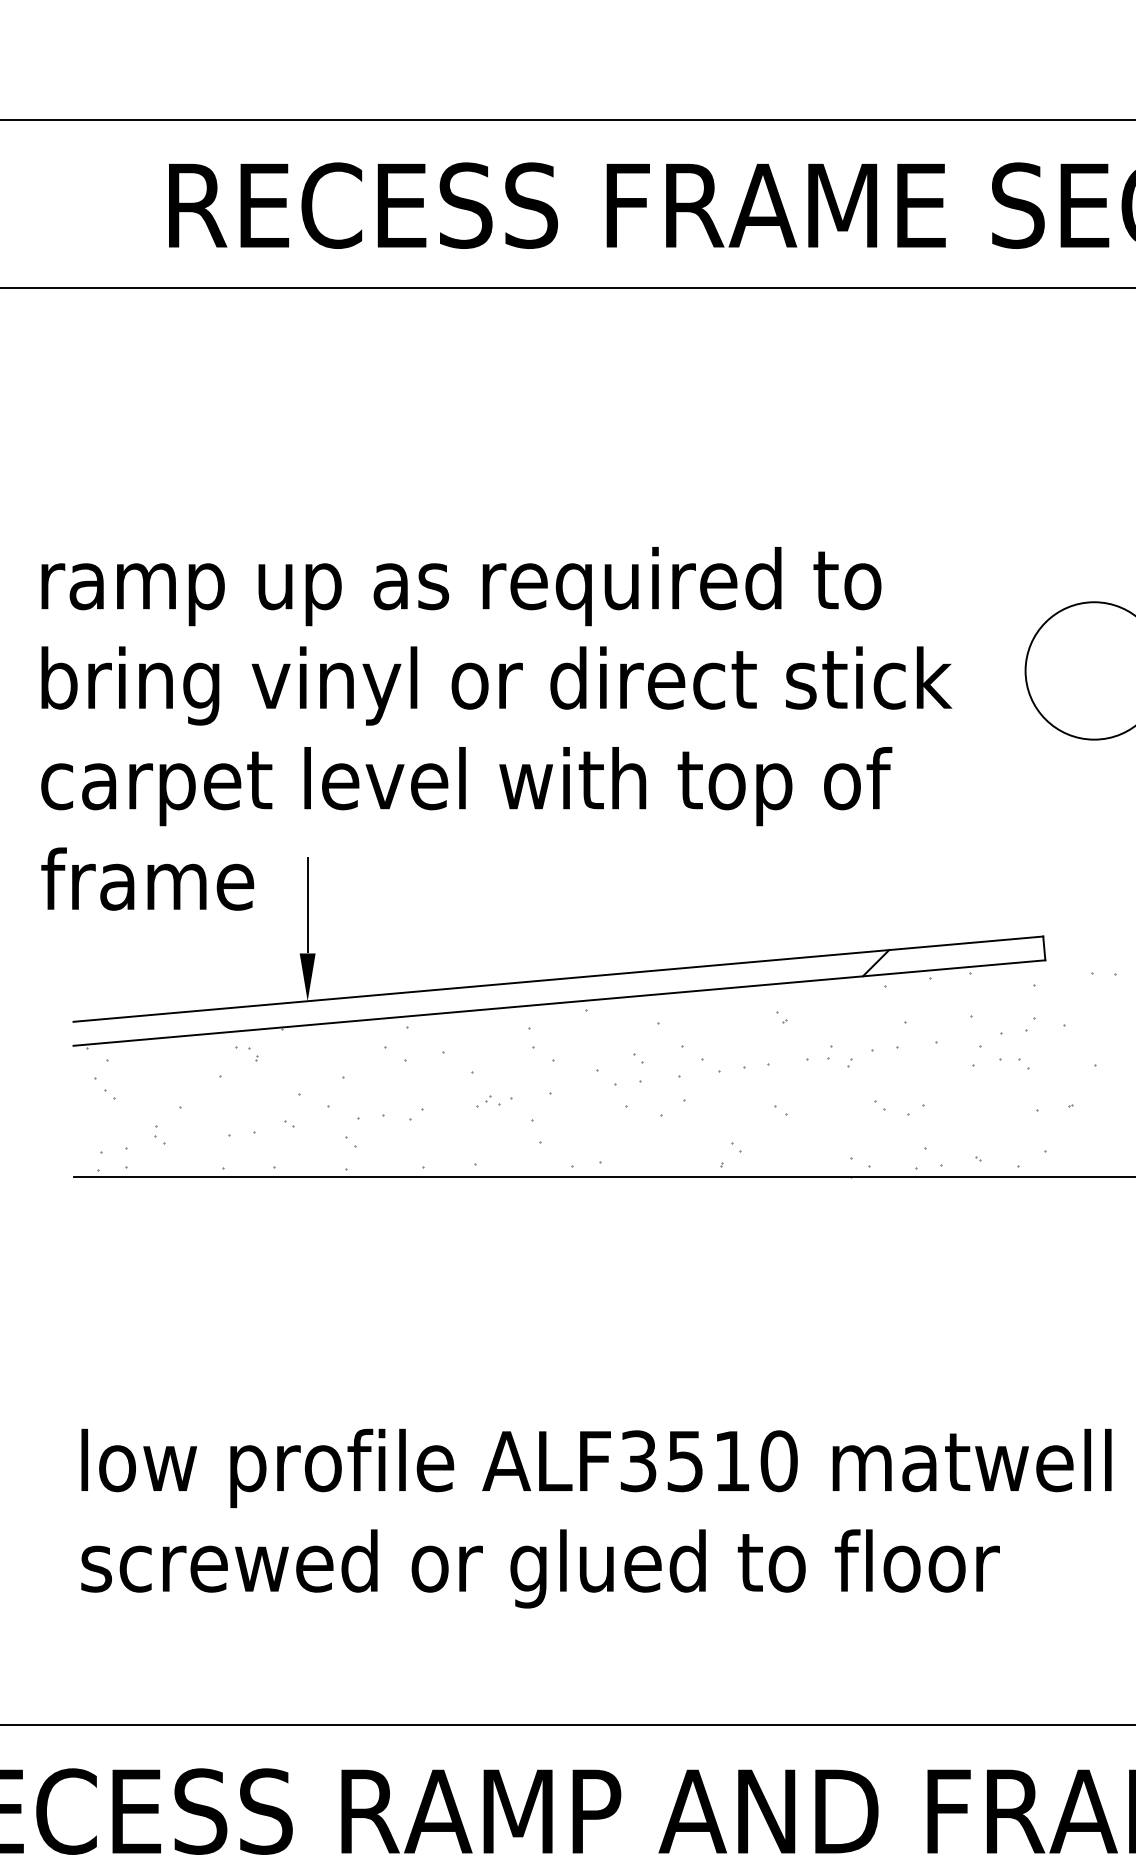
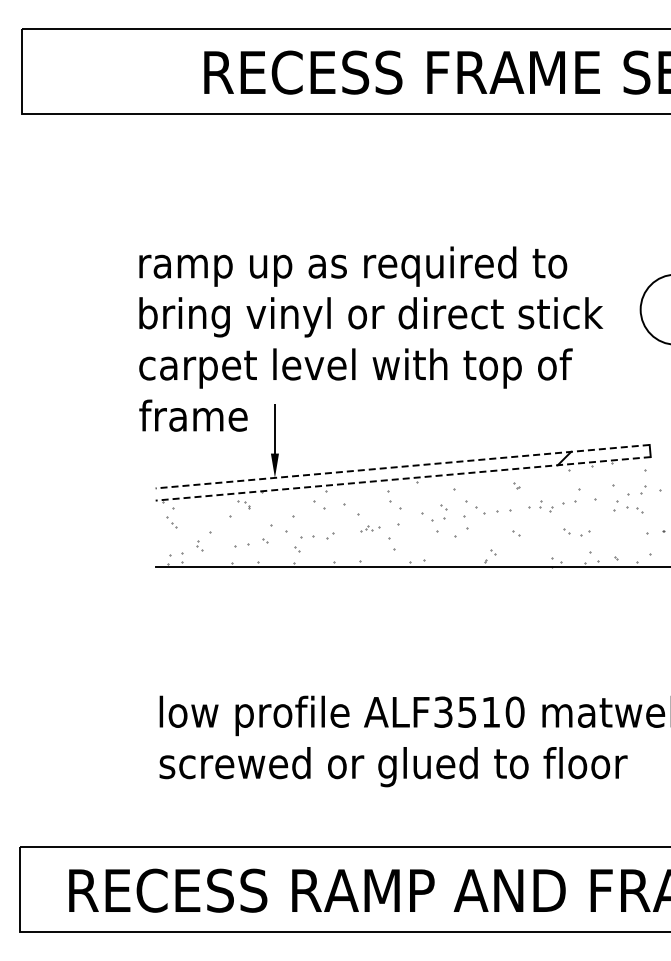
line: (558, 978) -> (402, 466), solid -> dashed
line: (558, 1002) -> (402, 478), solid -> dashed

